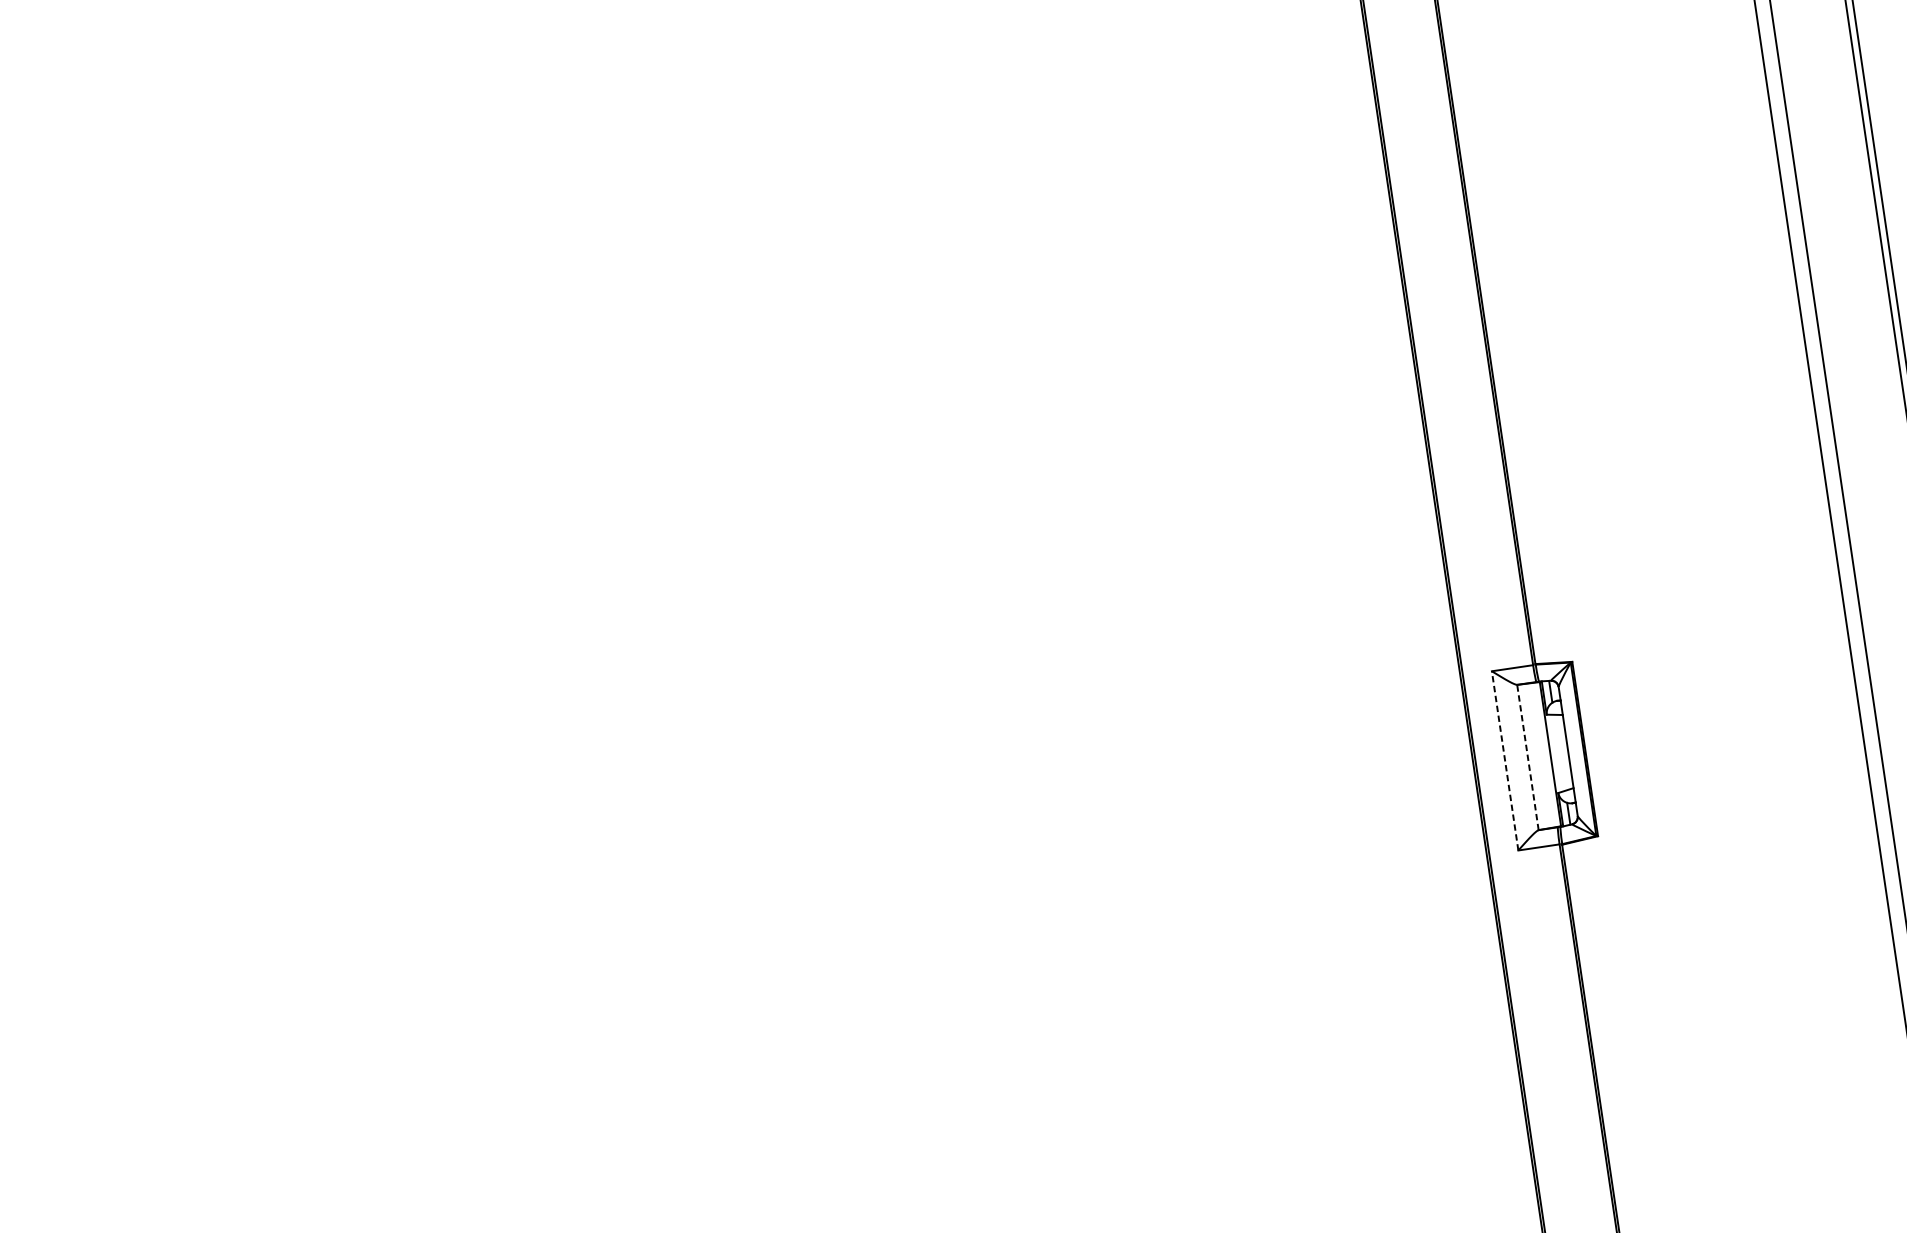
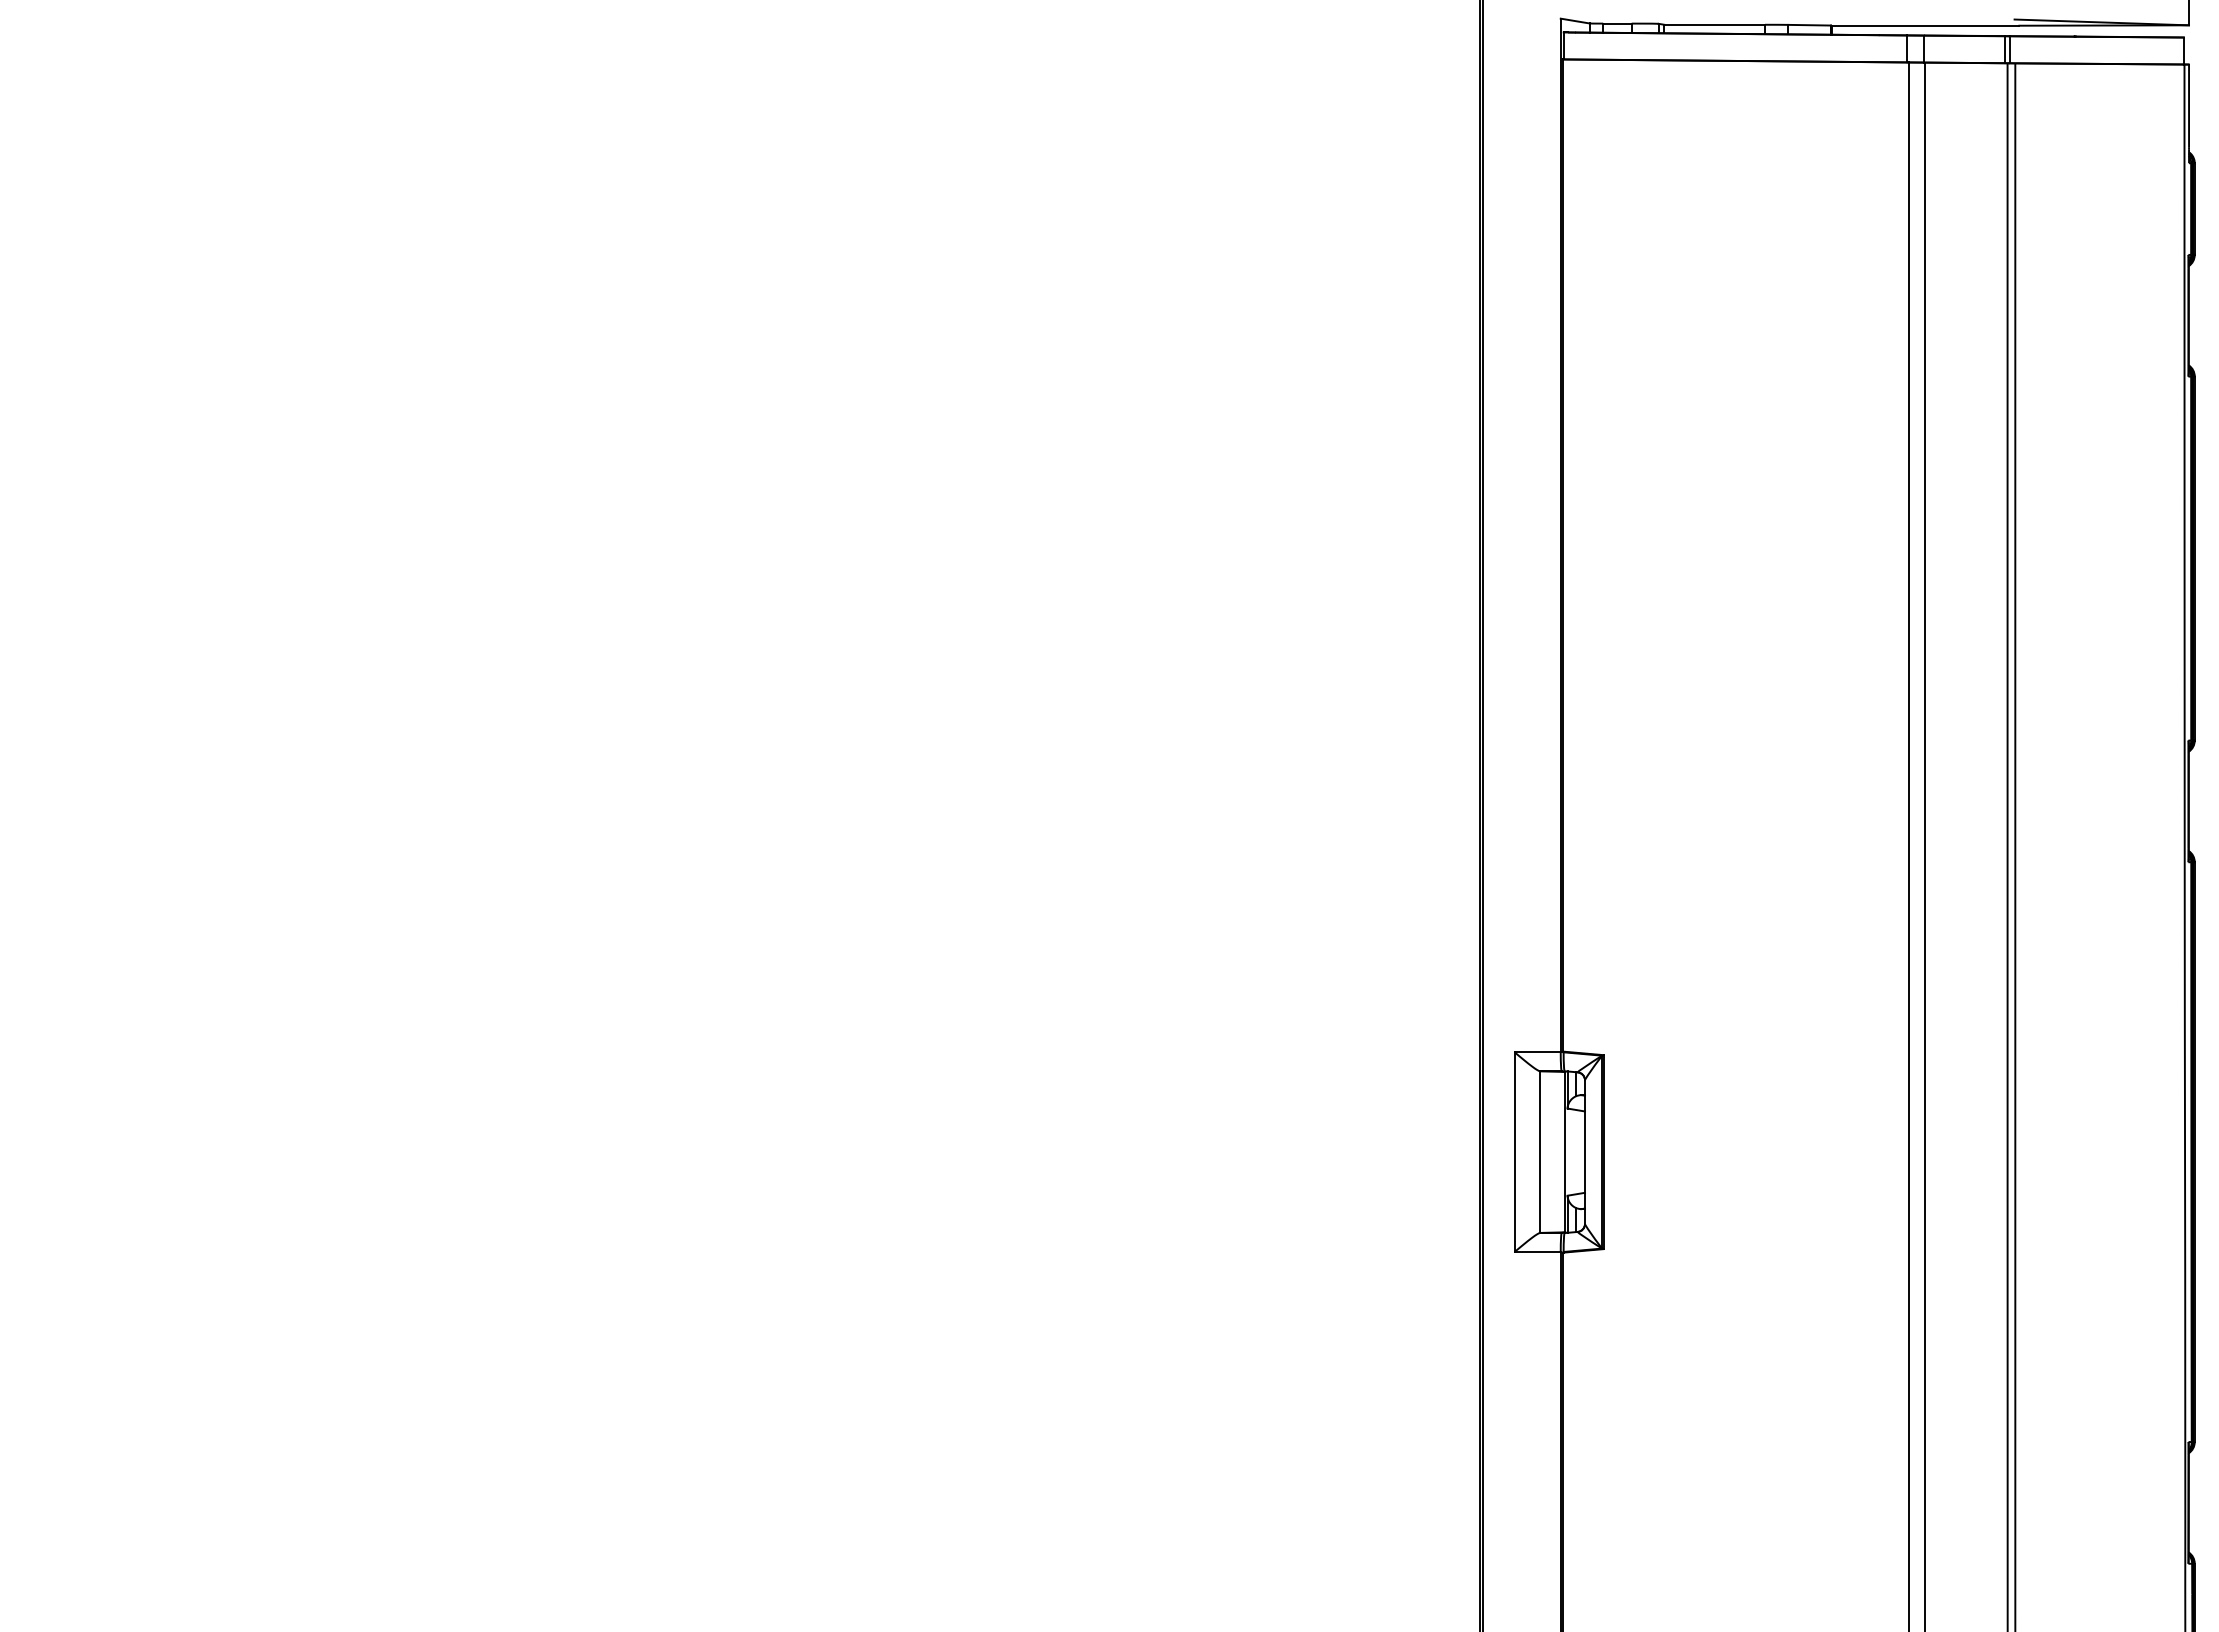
line: (1528, 757) -> (1540, 1152), dashed -> solid
line: (1504, 761) -> (1514, 1152), dashed -> solid

